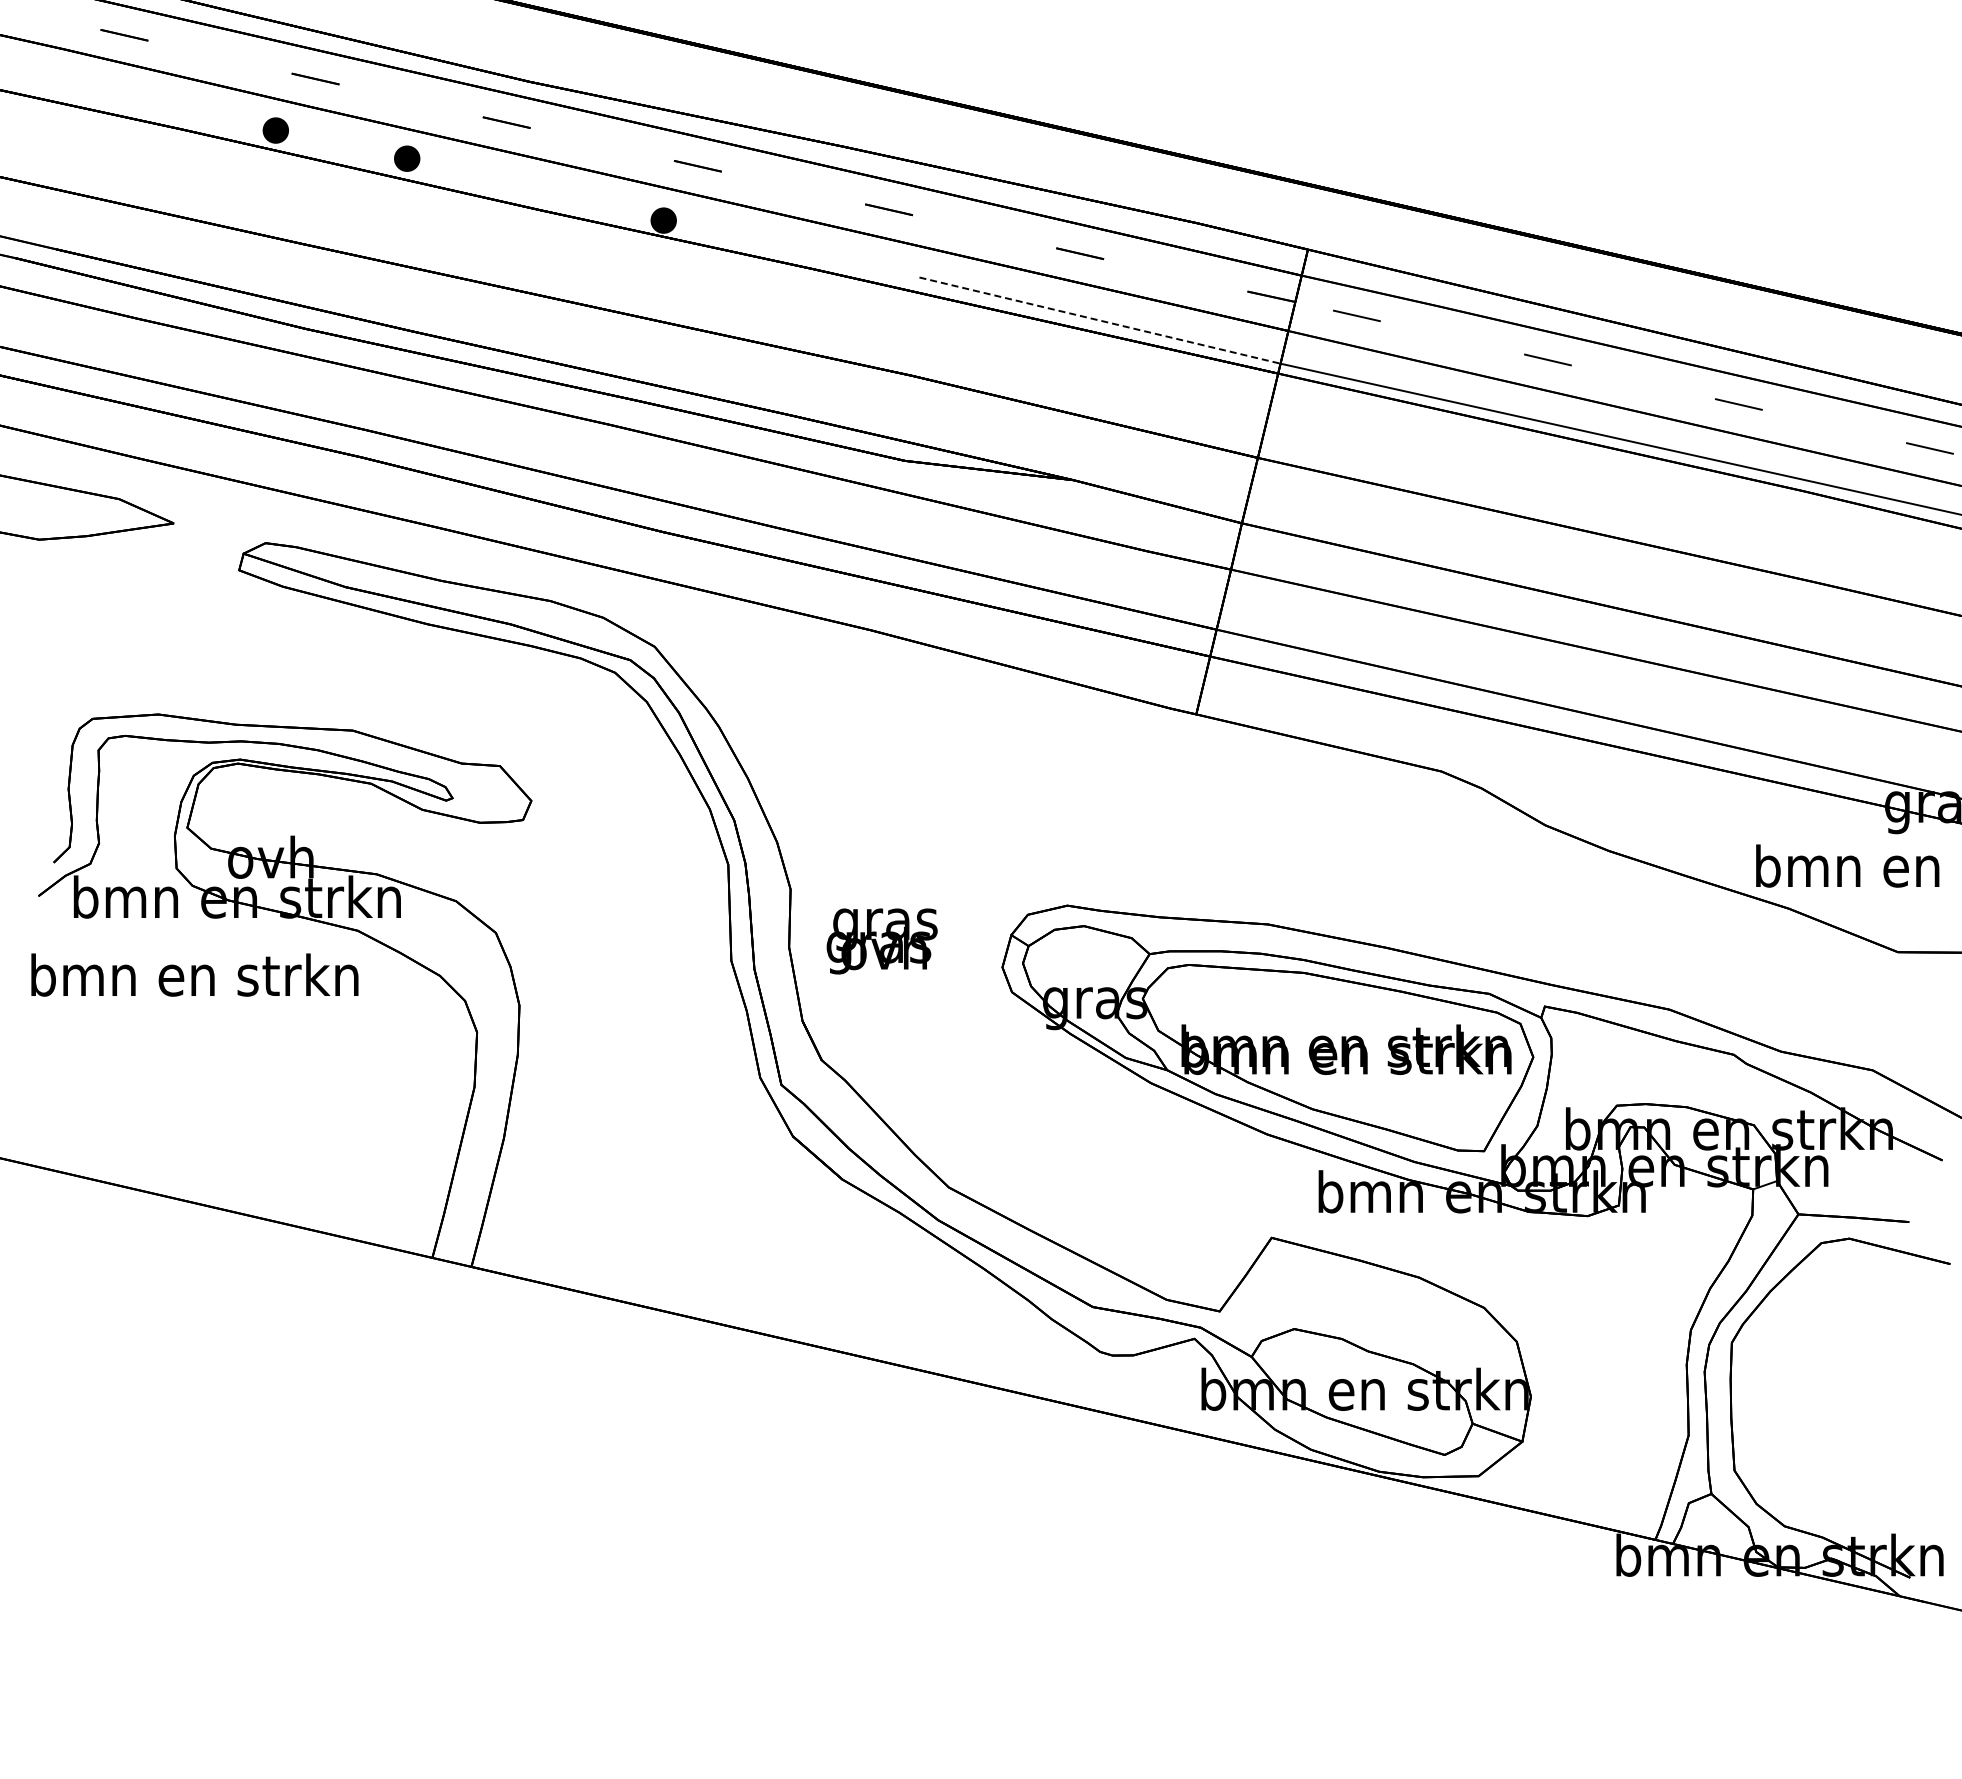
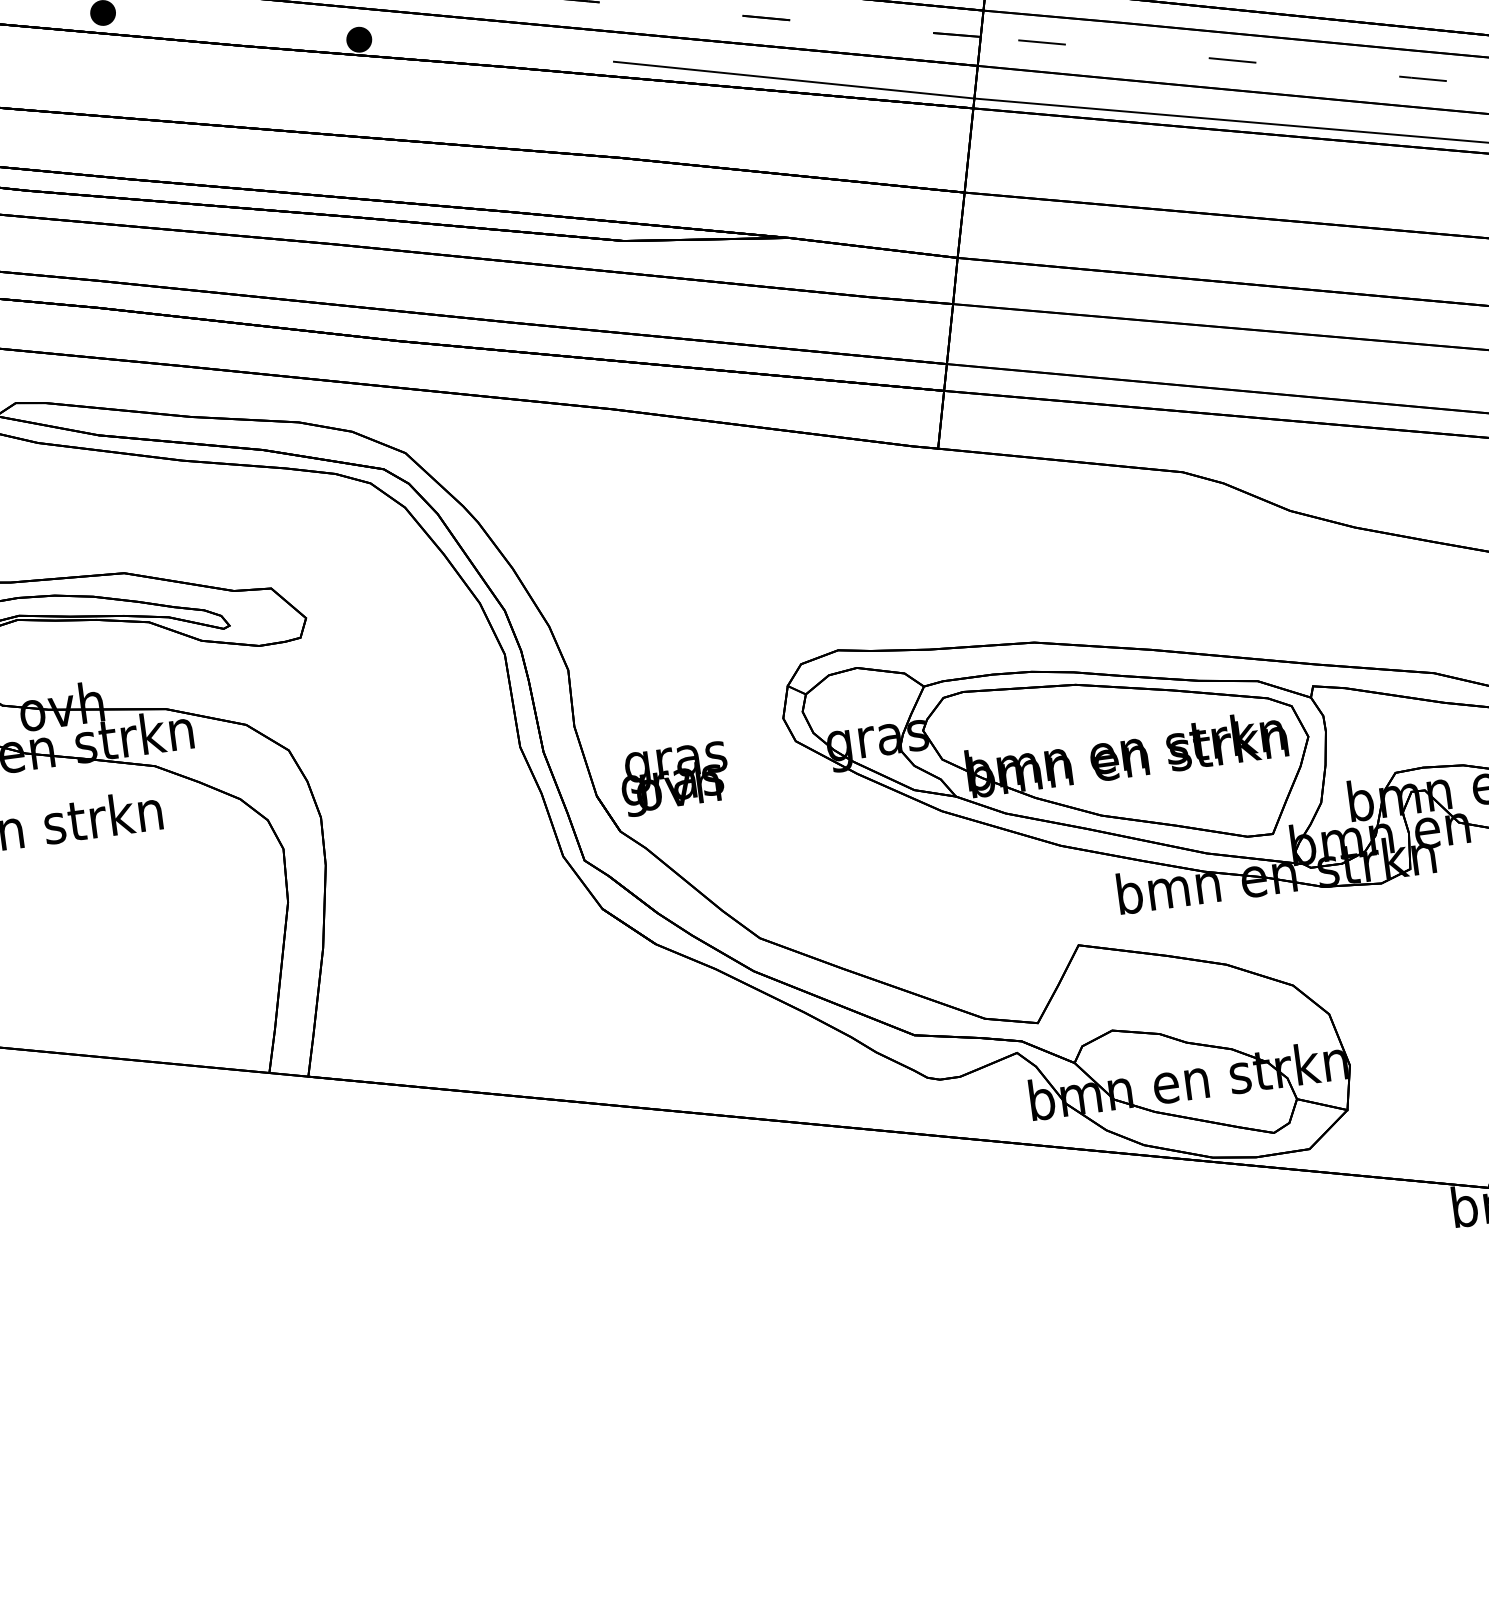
line: (1100, 320) -> (794, 79), dashed -> solid
text: (881, 941) -> (674, 779), moved

